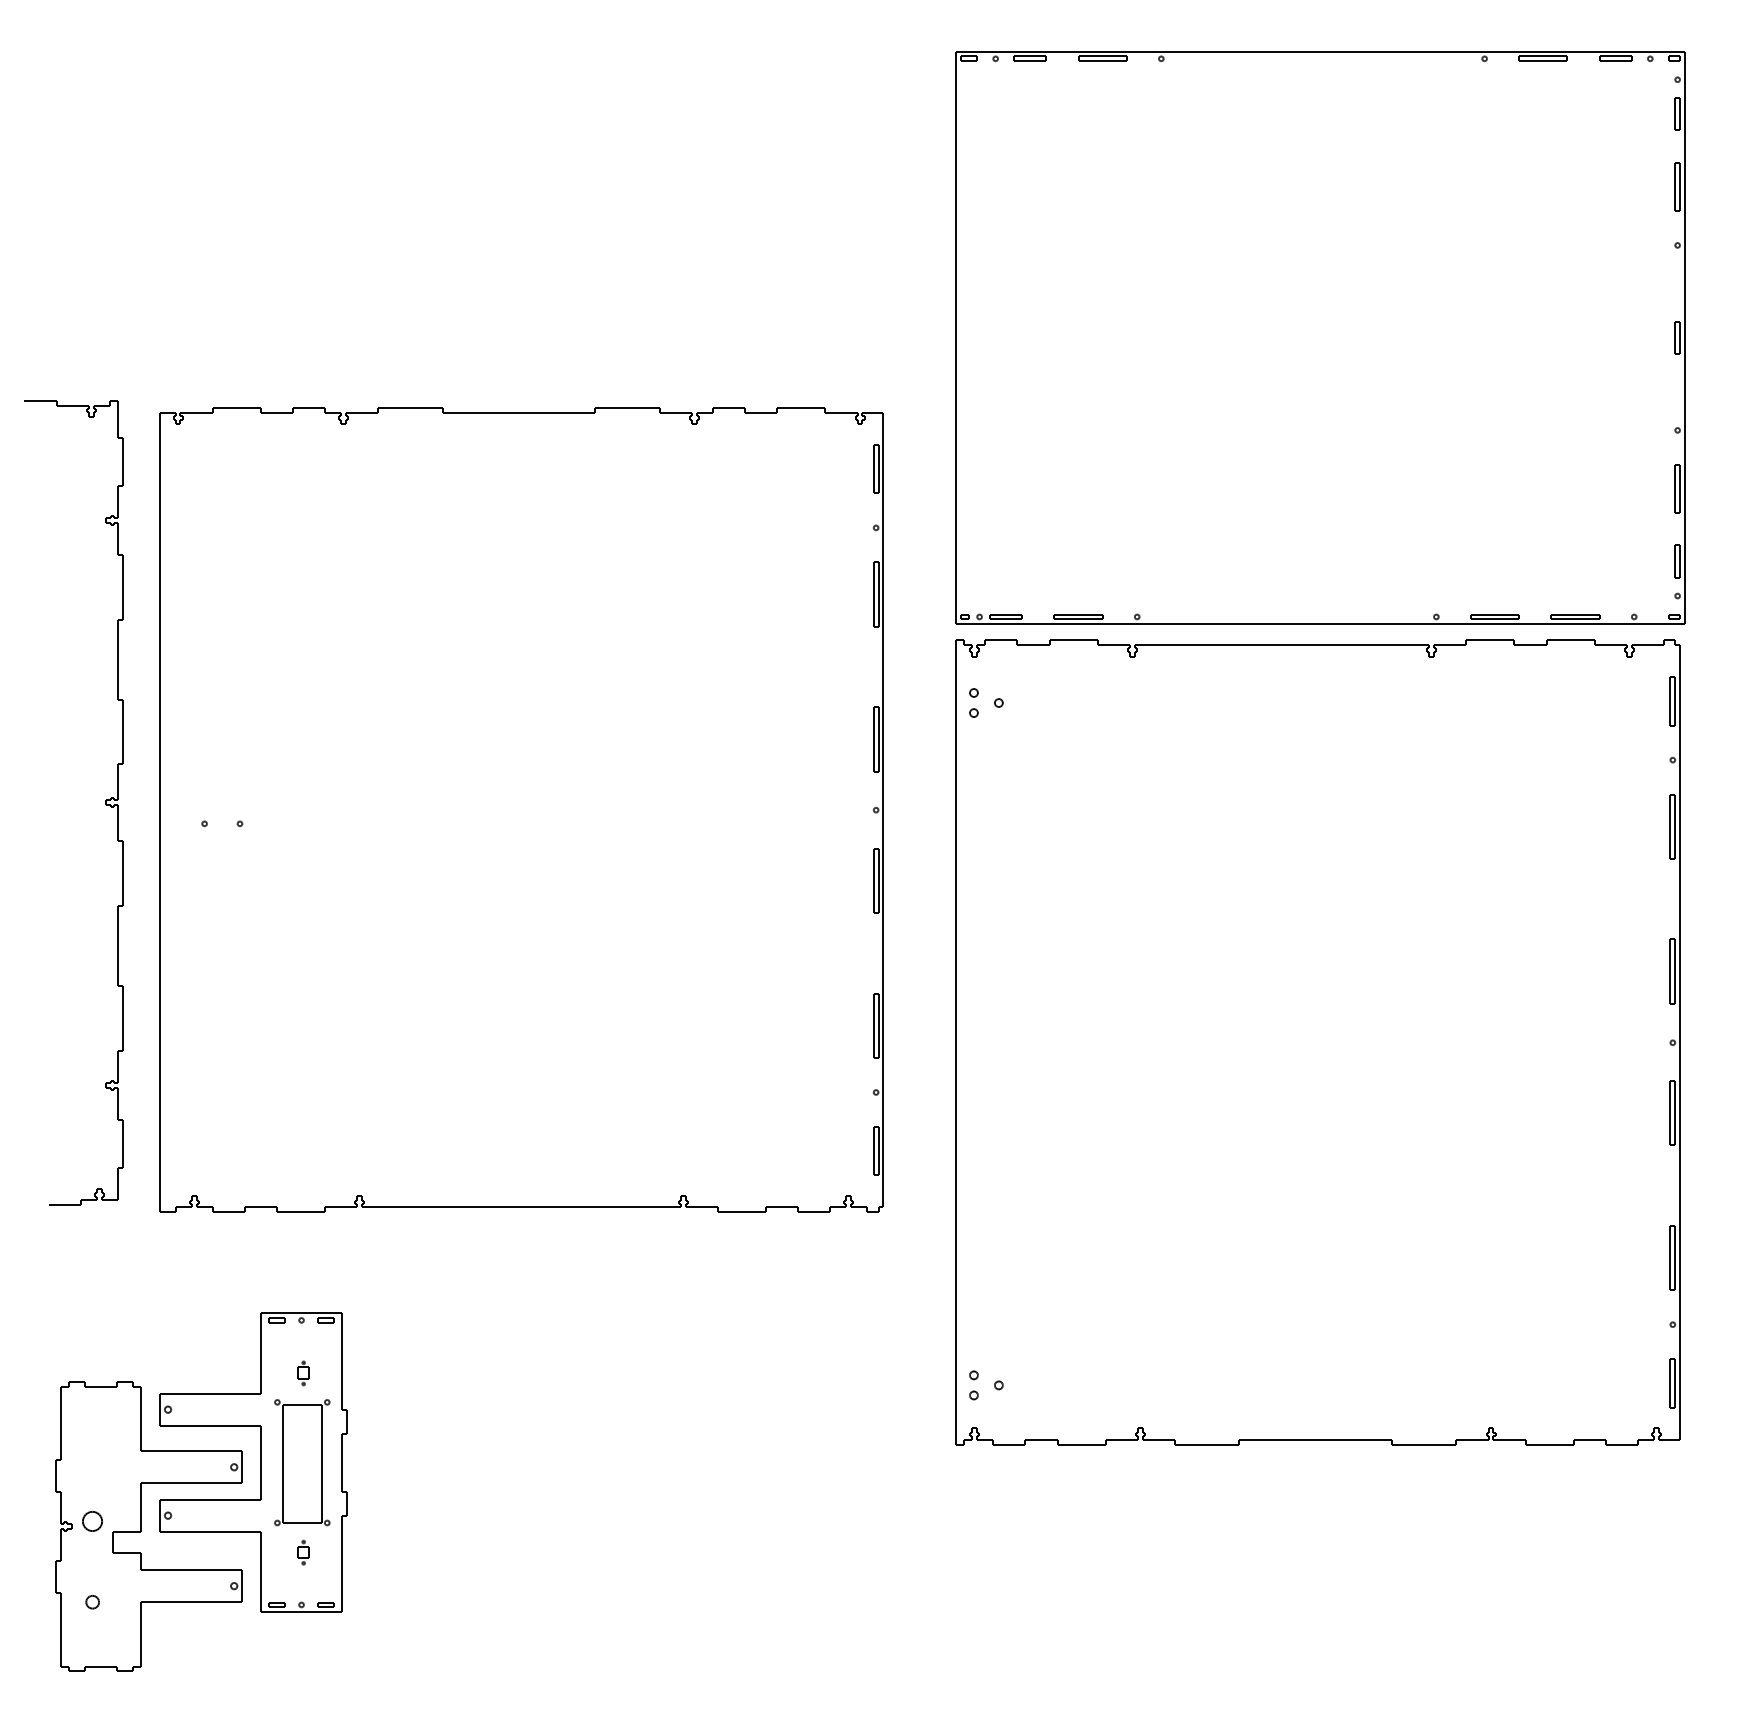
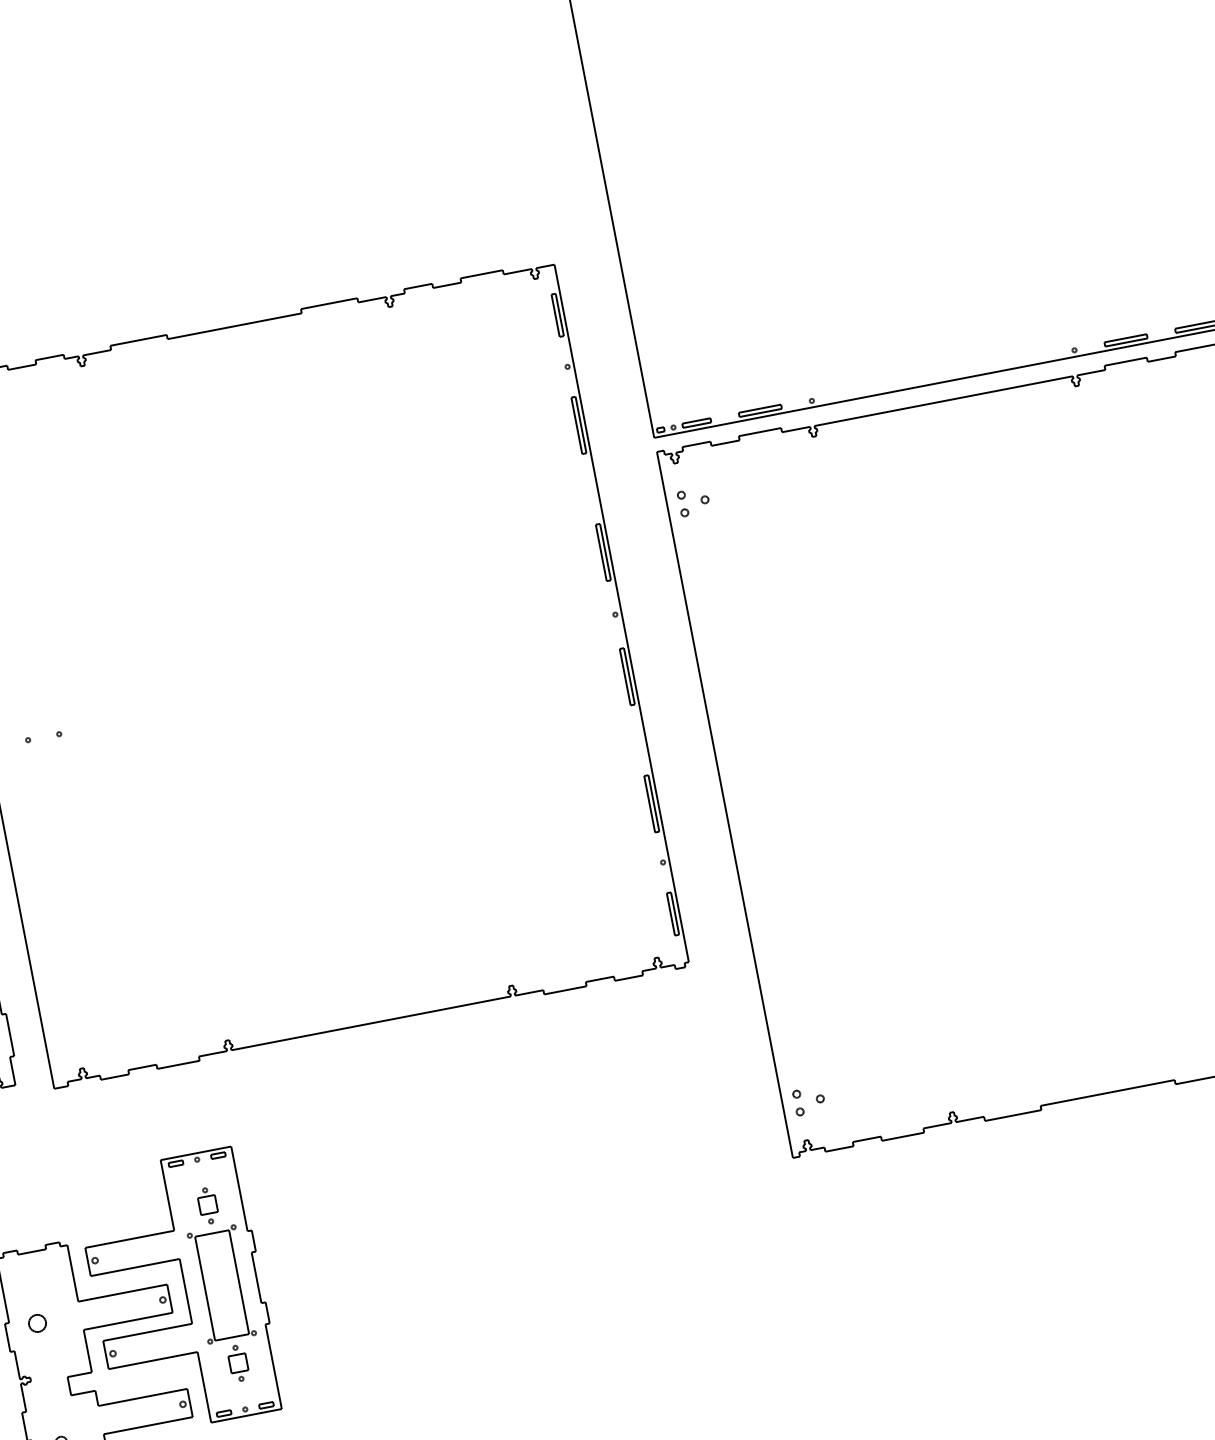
part: (303, 1373) -> (207, 1205), size x1.67
part: (92, 1521) -> (37, 1323), moved
part: (303, 1552) -> (238, 1363), size x1.67

